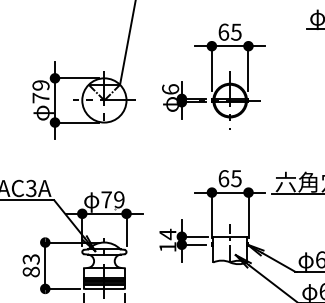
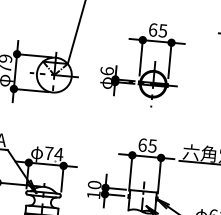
text: (118, 199) -> (58, 154), 79 -> 74
text: (167, 234) -> (94, 185), 14 -> 10

